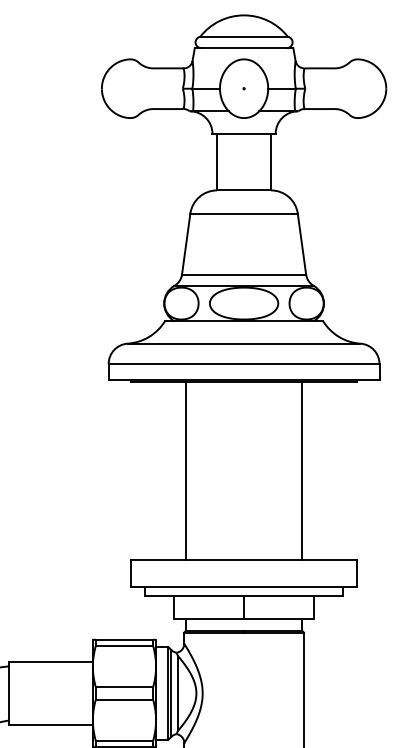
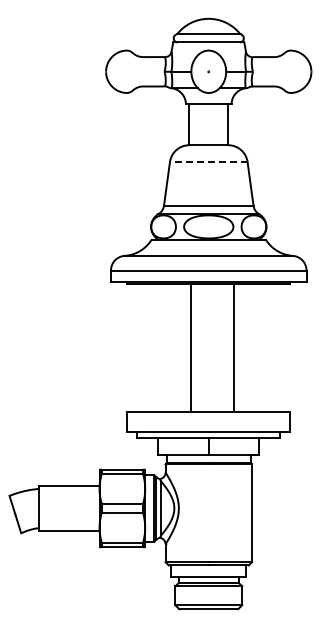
line: (243, 214) -> (208, 162), solid -> dashed
line: (185, 470) -> (190, 347), moved
line: (301, 470) -> (233, 347), moved

